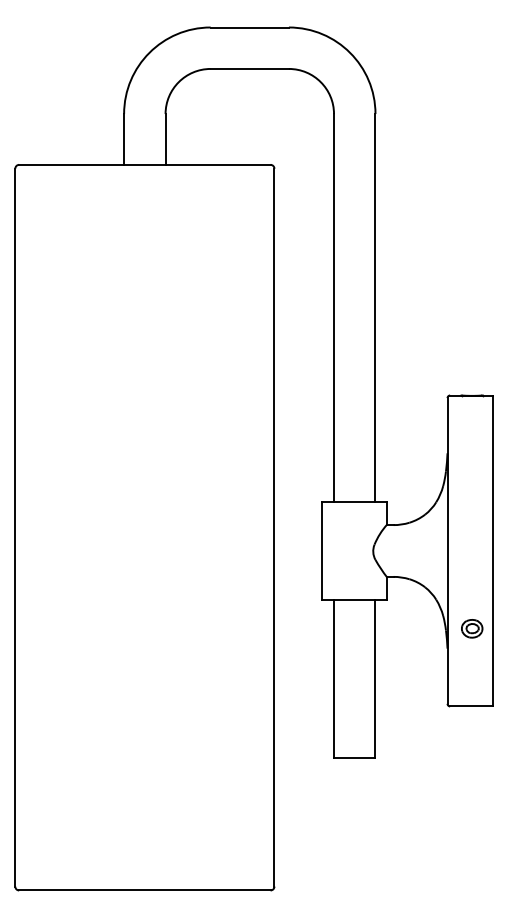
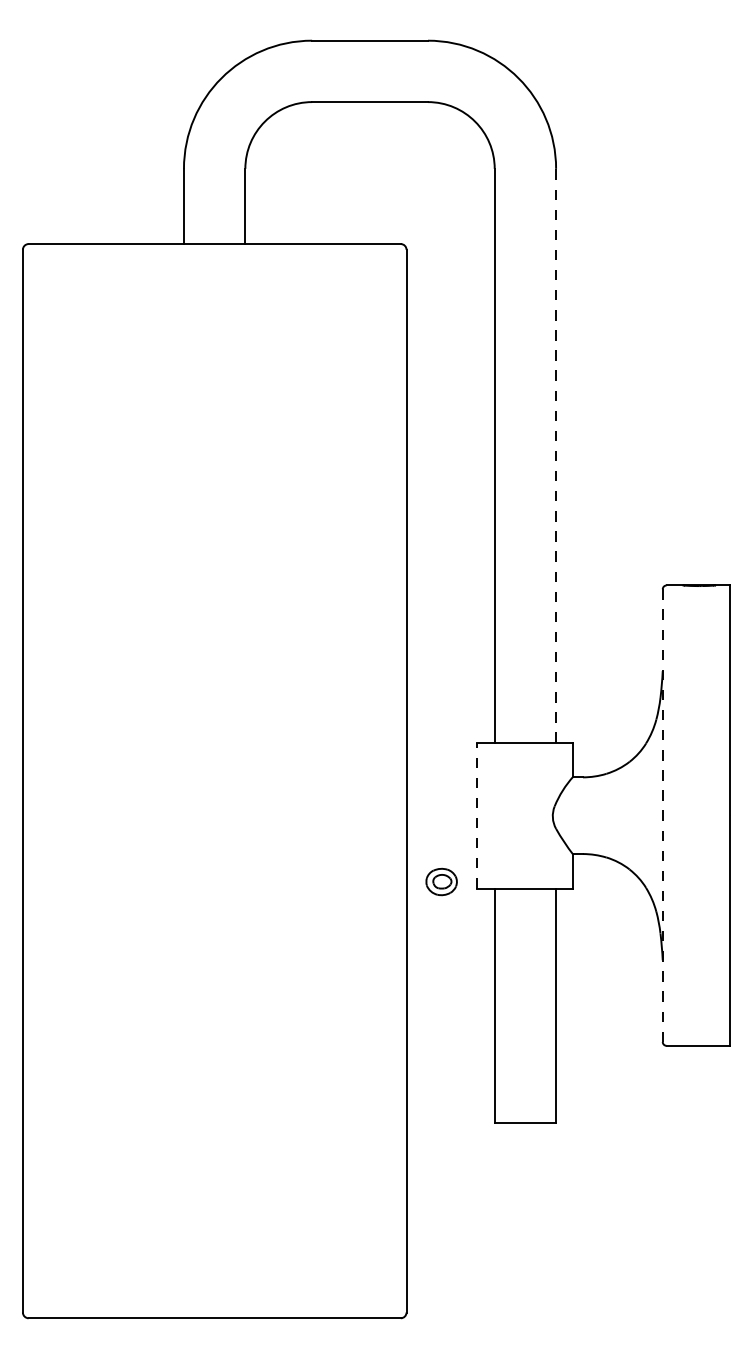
line: (375, 307) -> (556, 455), solid -> dashed
line: (322, 550) -> (477, 814), solid -> dashed
line: (447, 550) -> (662, 814), solid -> dashed
part: (472, 628) -> (442, 881), moved

